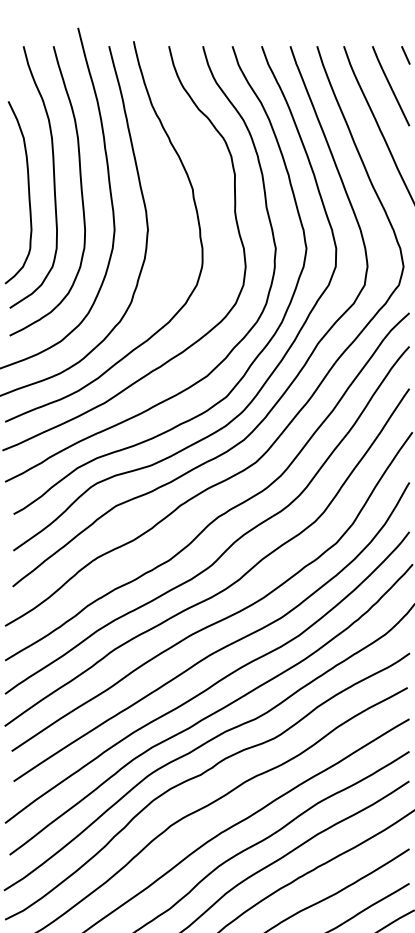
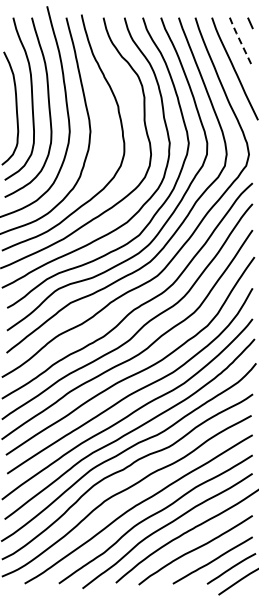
line: (389, 84) -> (240, 41), solid -> dashed

